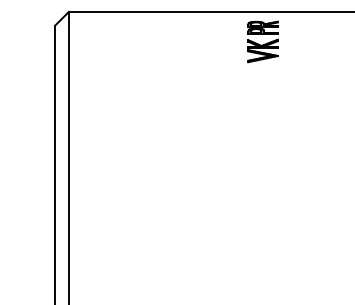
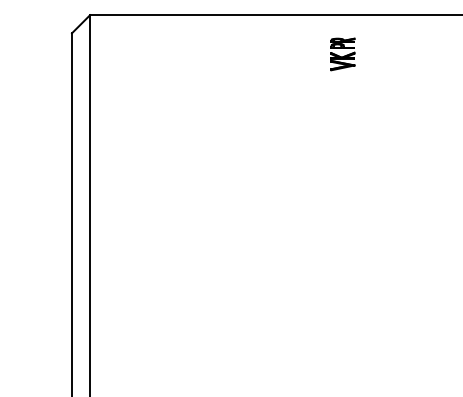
part: (262, 41) -> (342, 53), size x0.6

